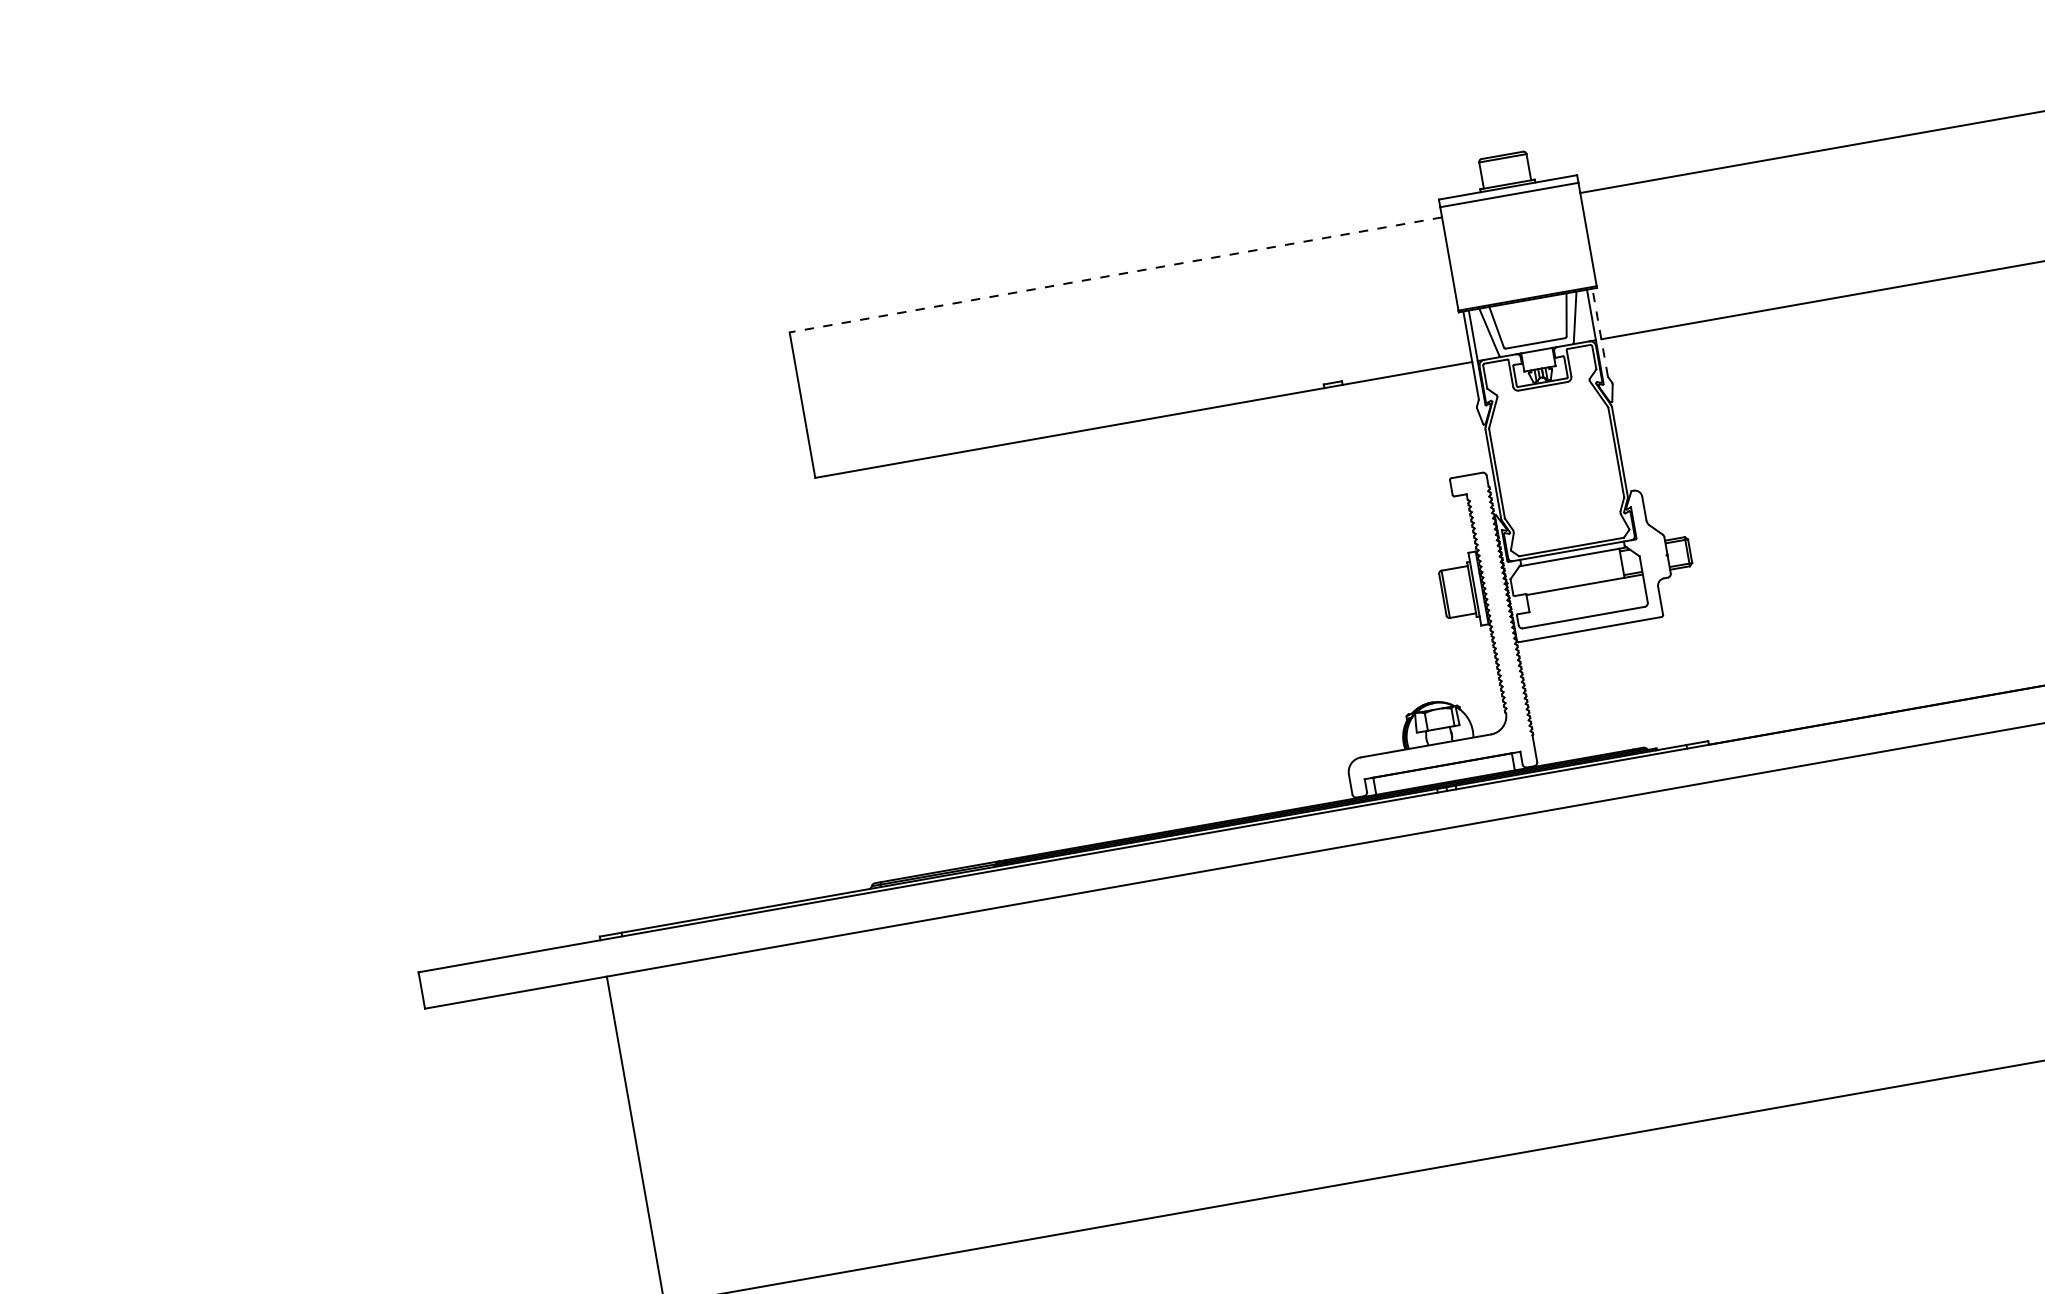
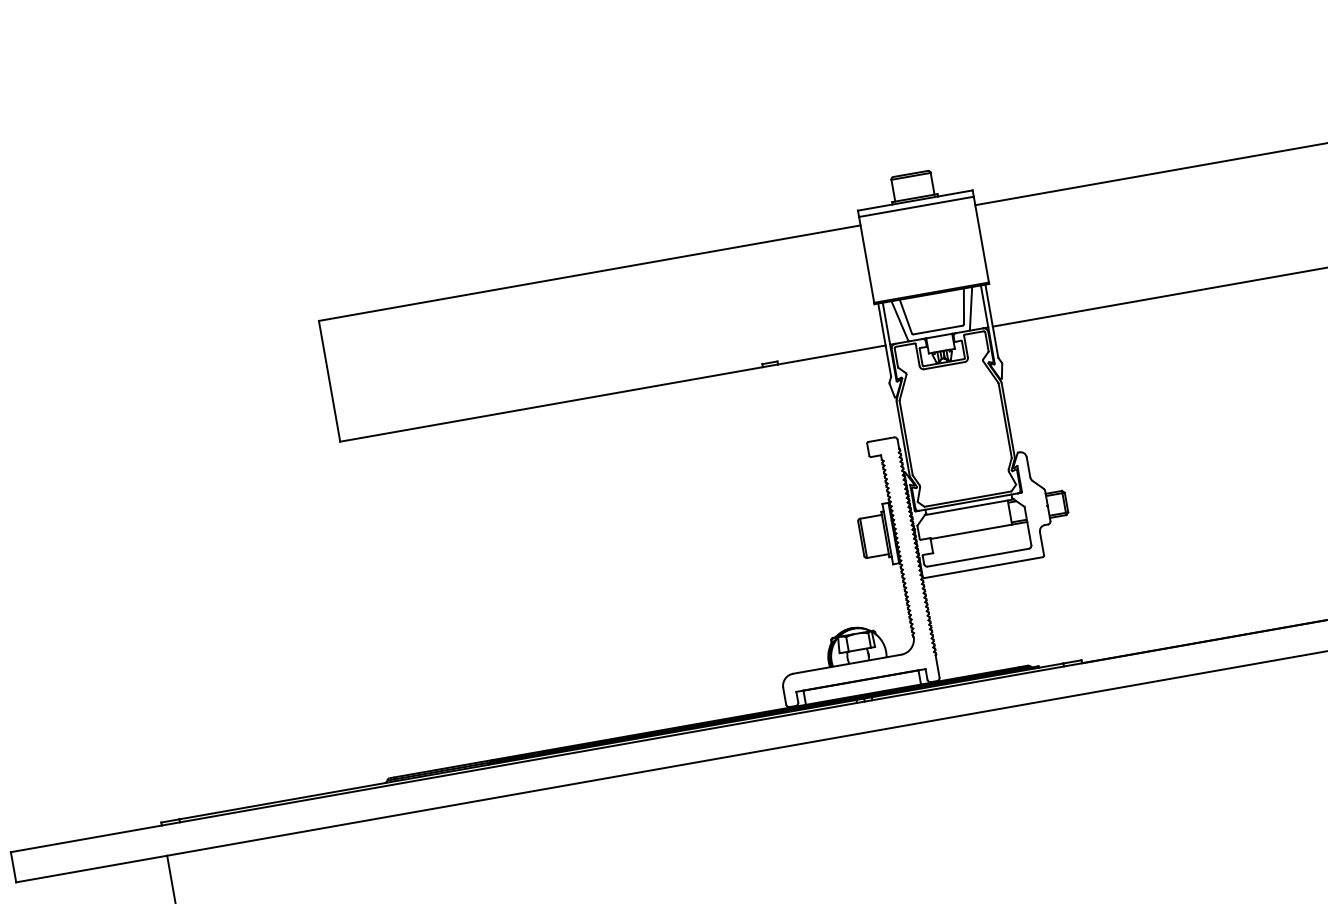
line: (1115, 275) -> (589, 273), dashed -> solid
line: (1600, 331) -> (992, 320), dashed -> solid

